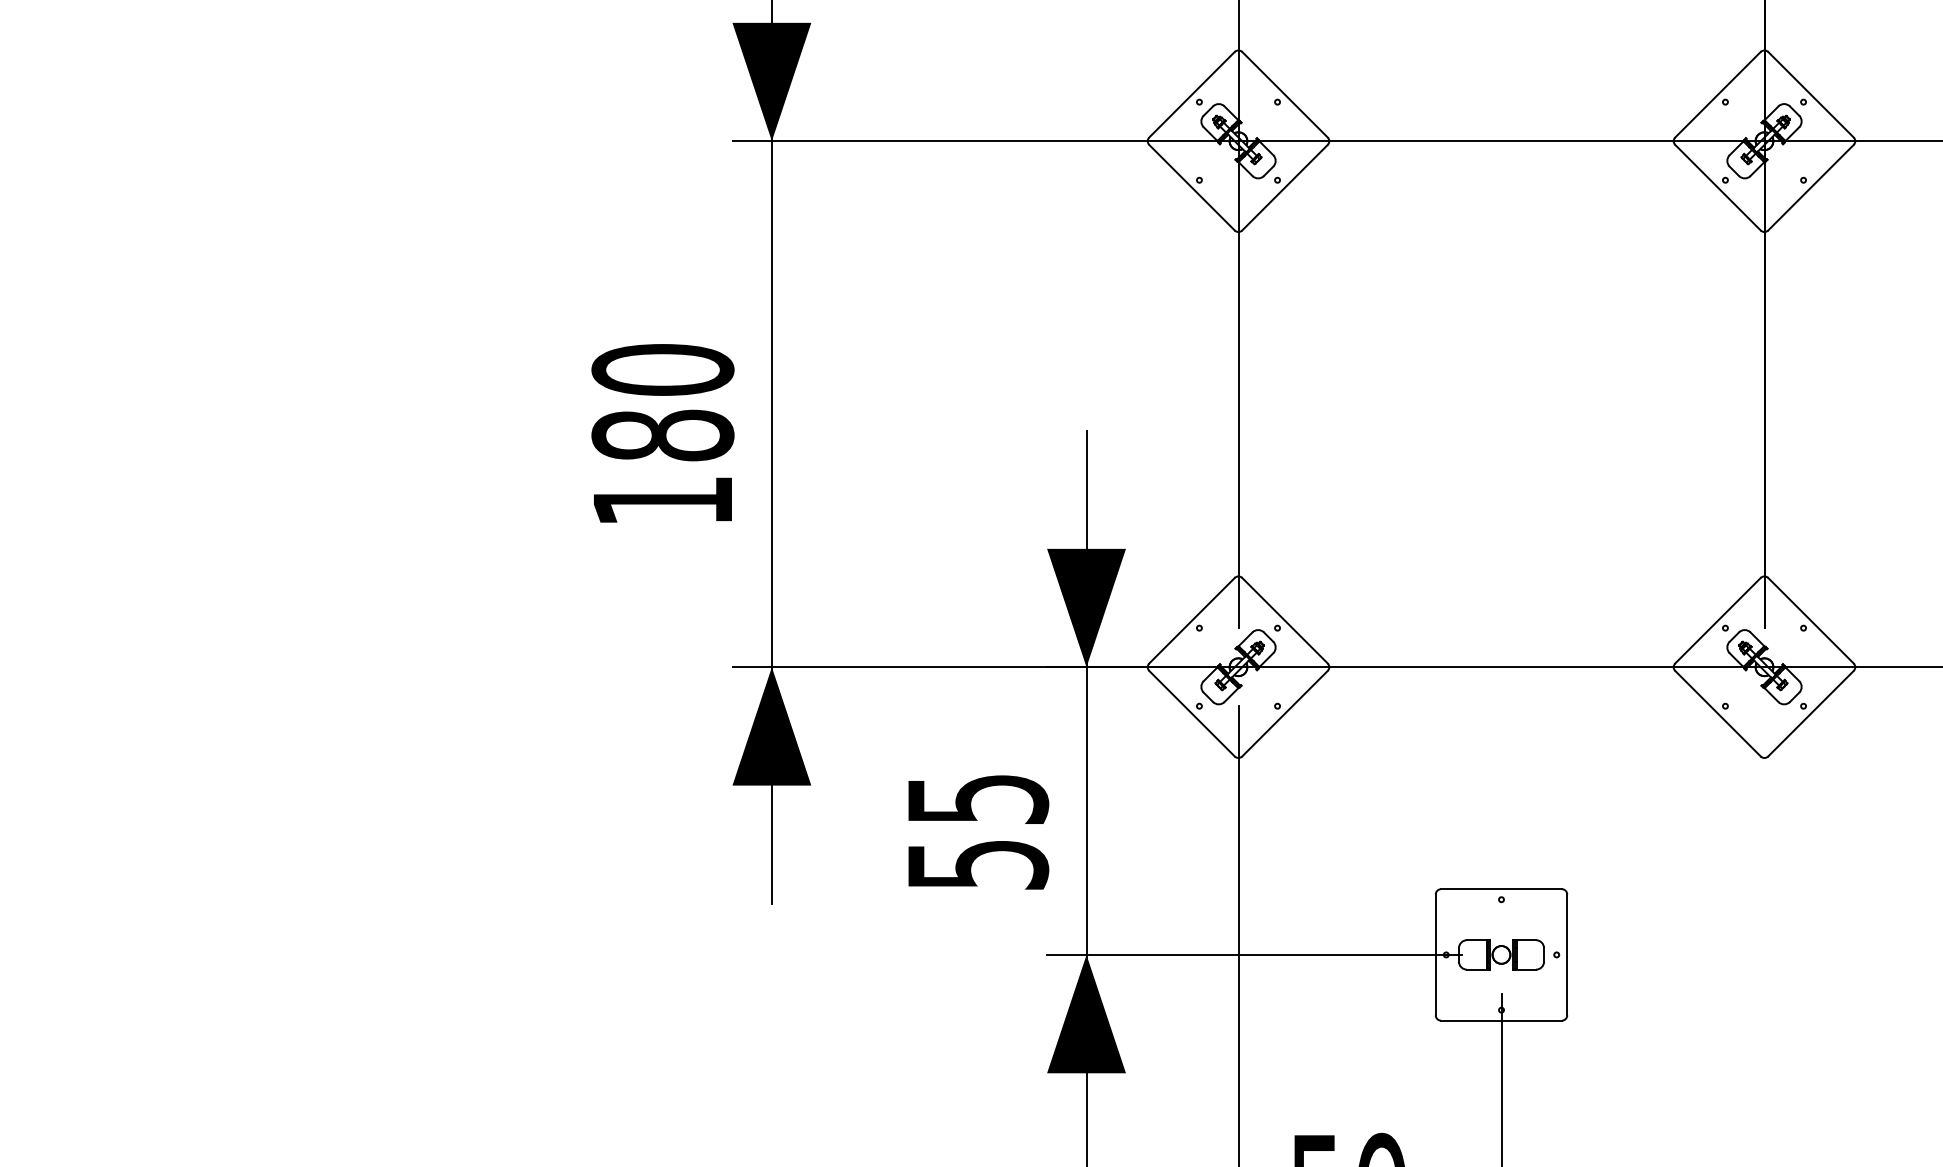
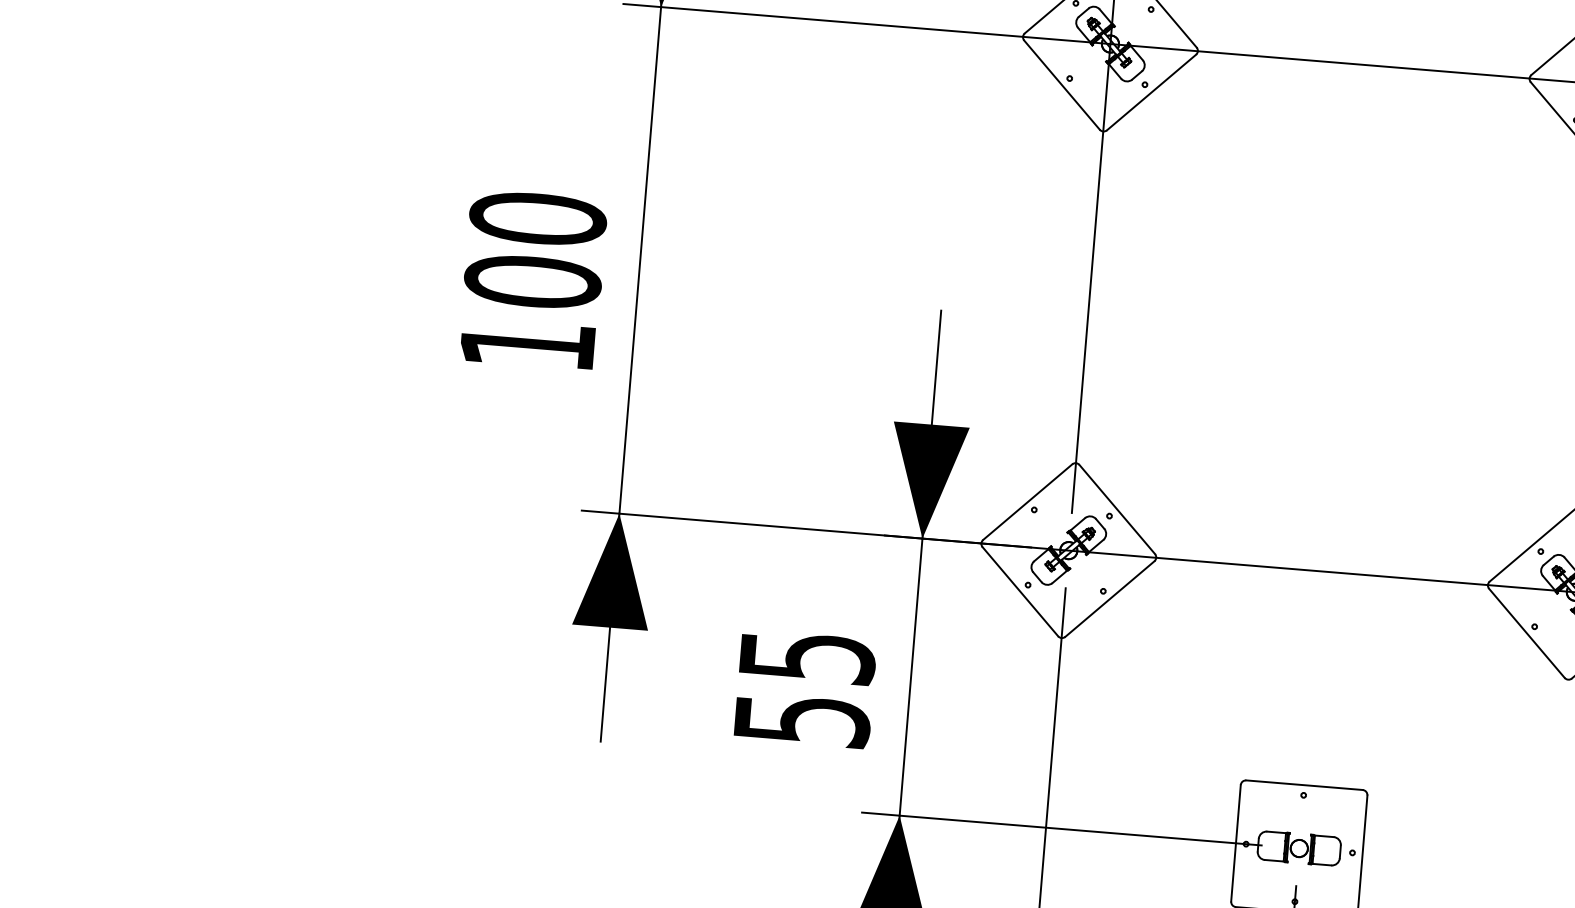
text: (662, 435) -> (532, 281), 180 -> 100

